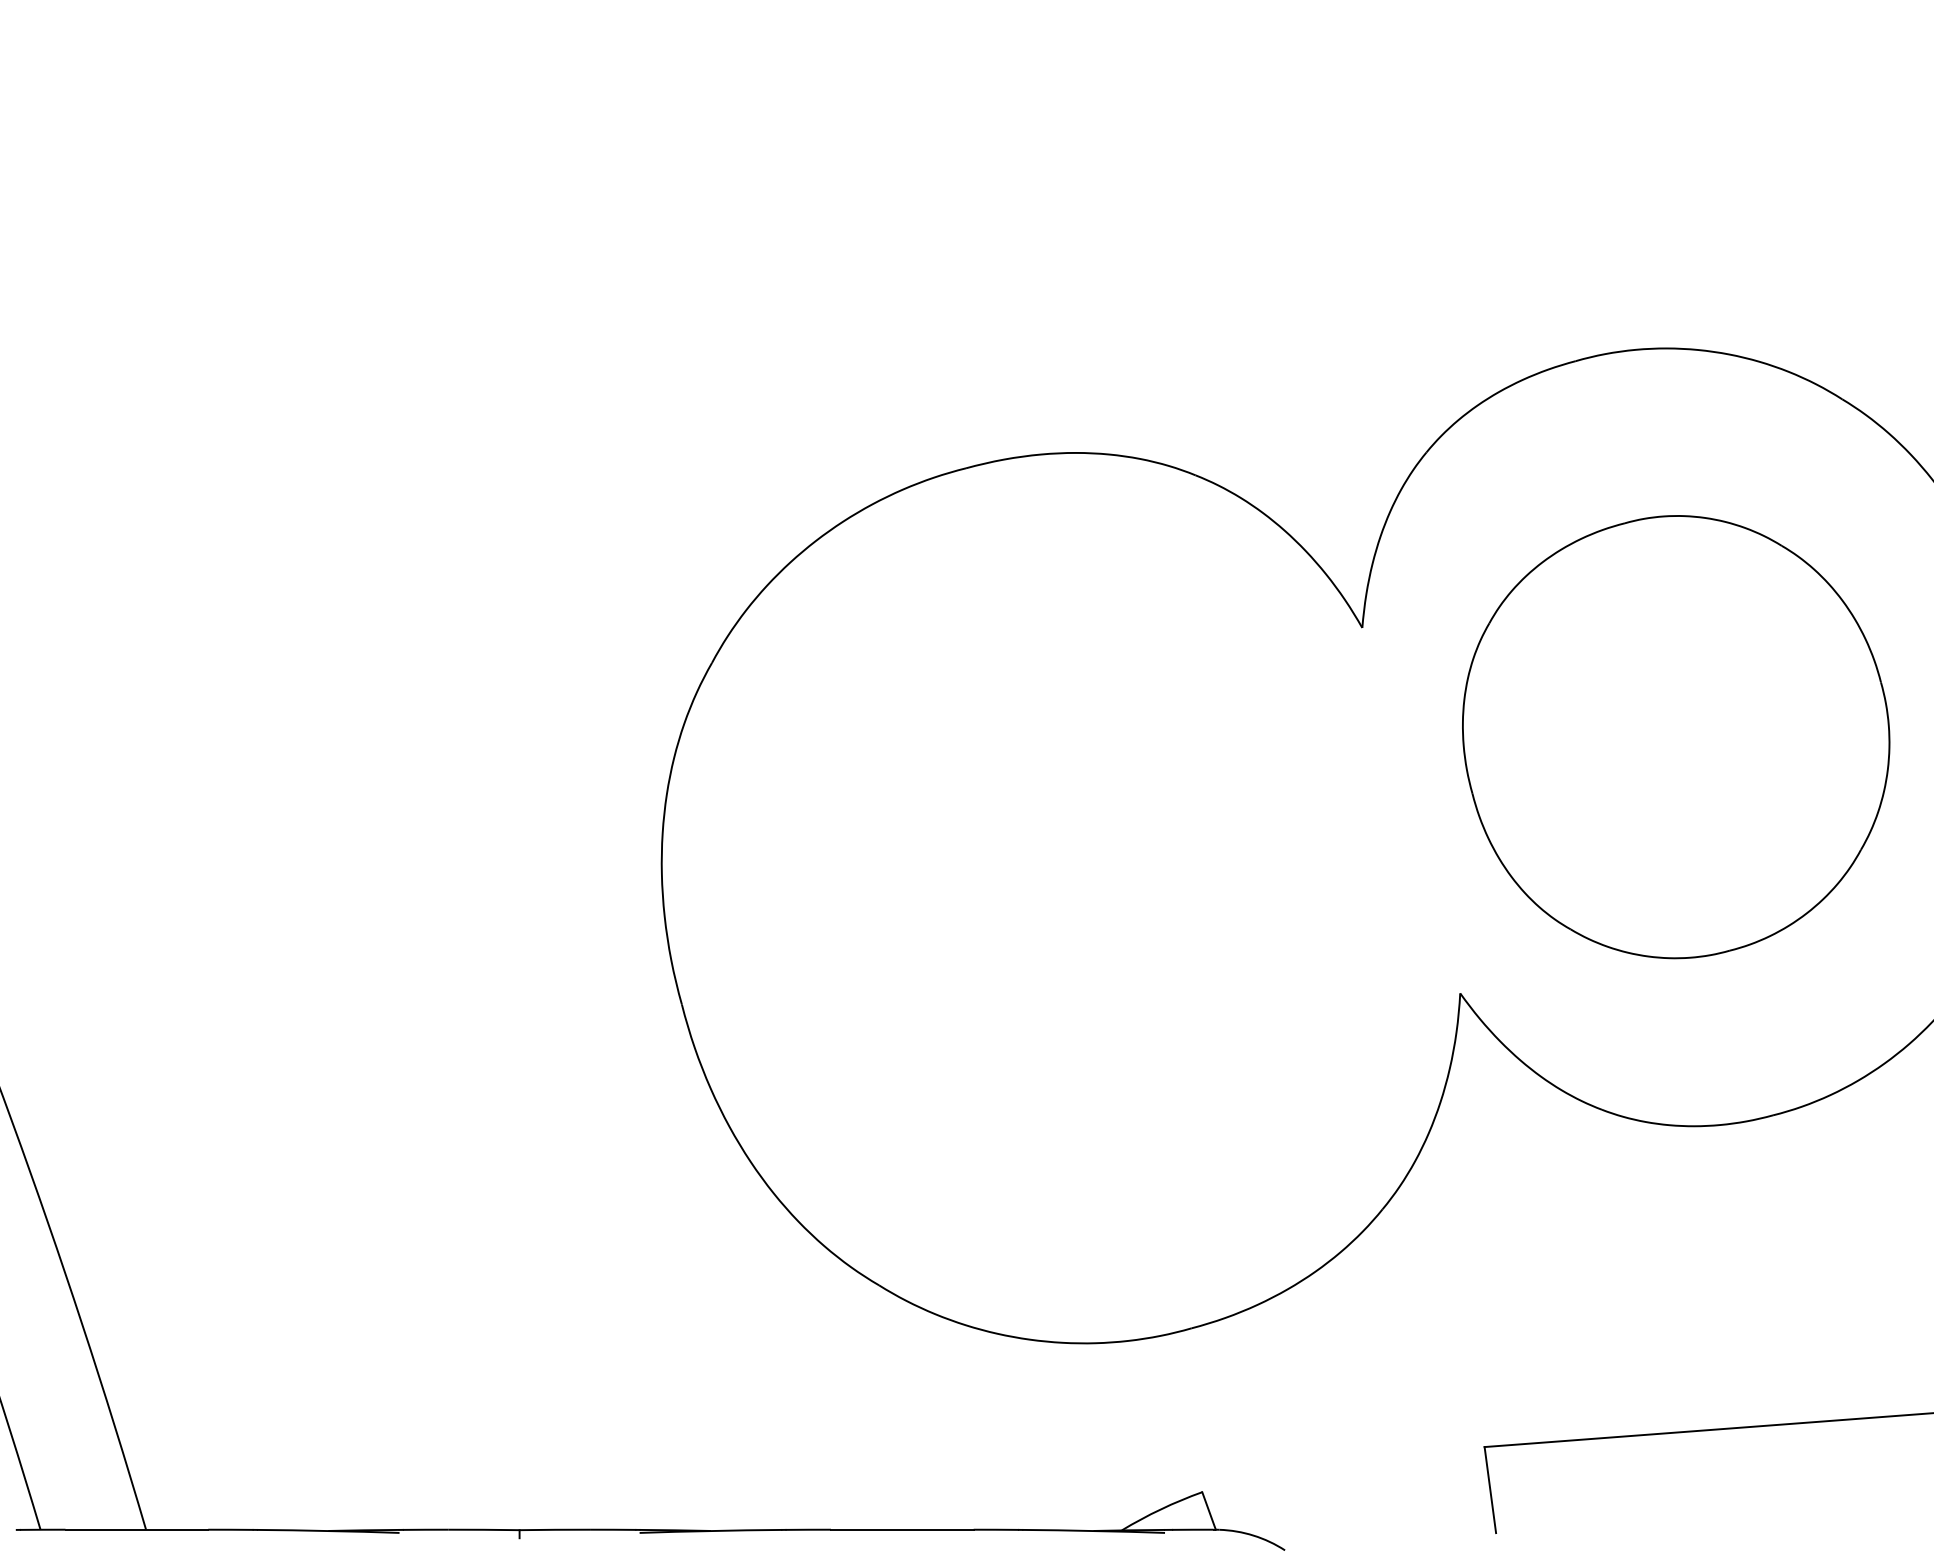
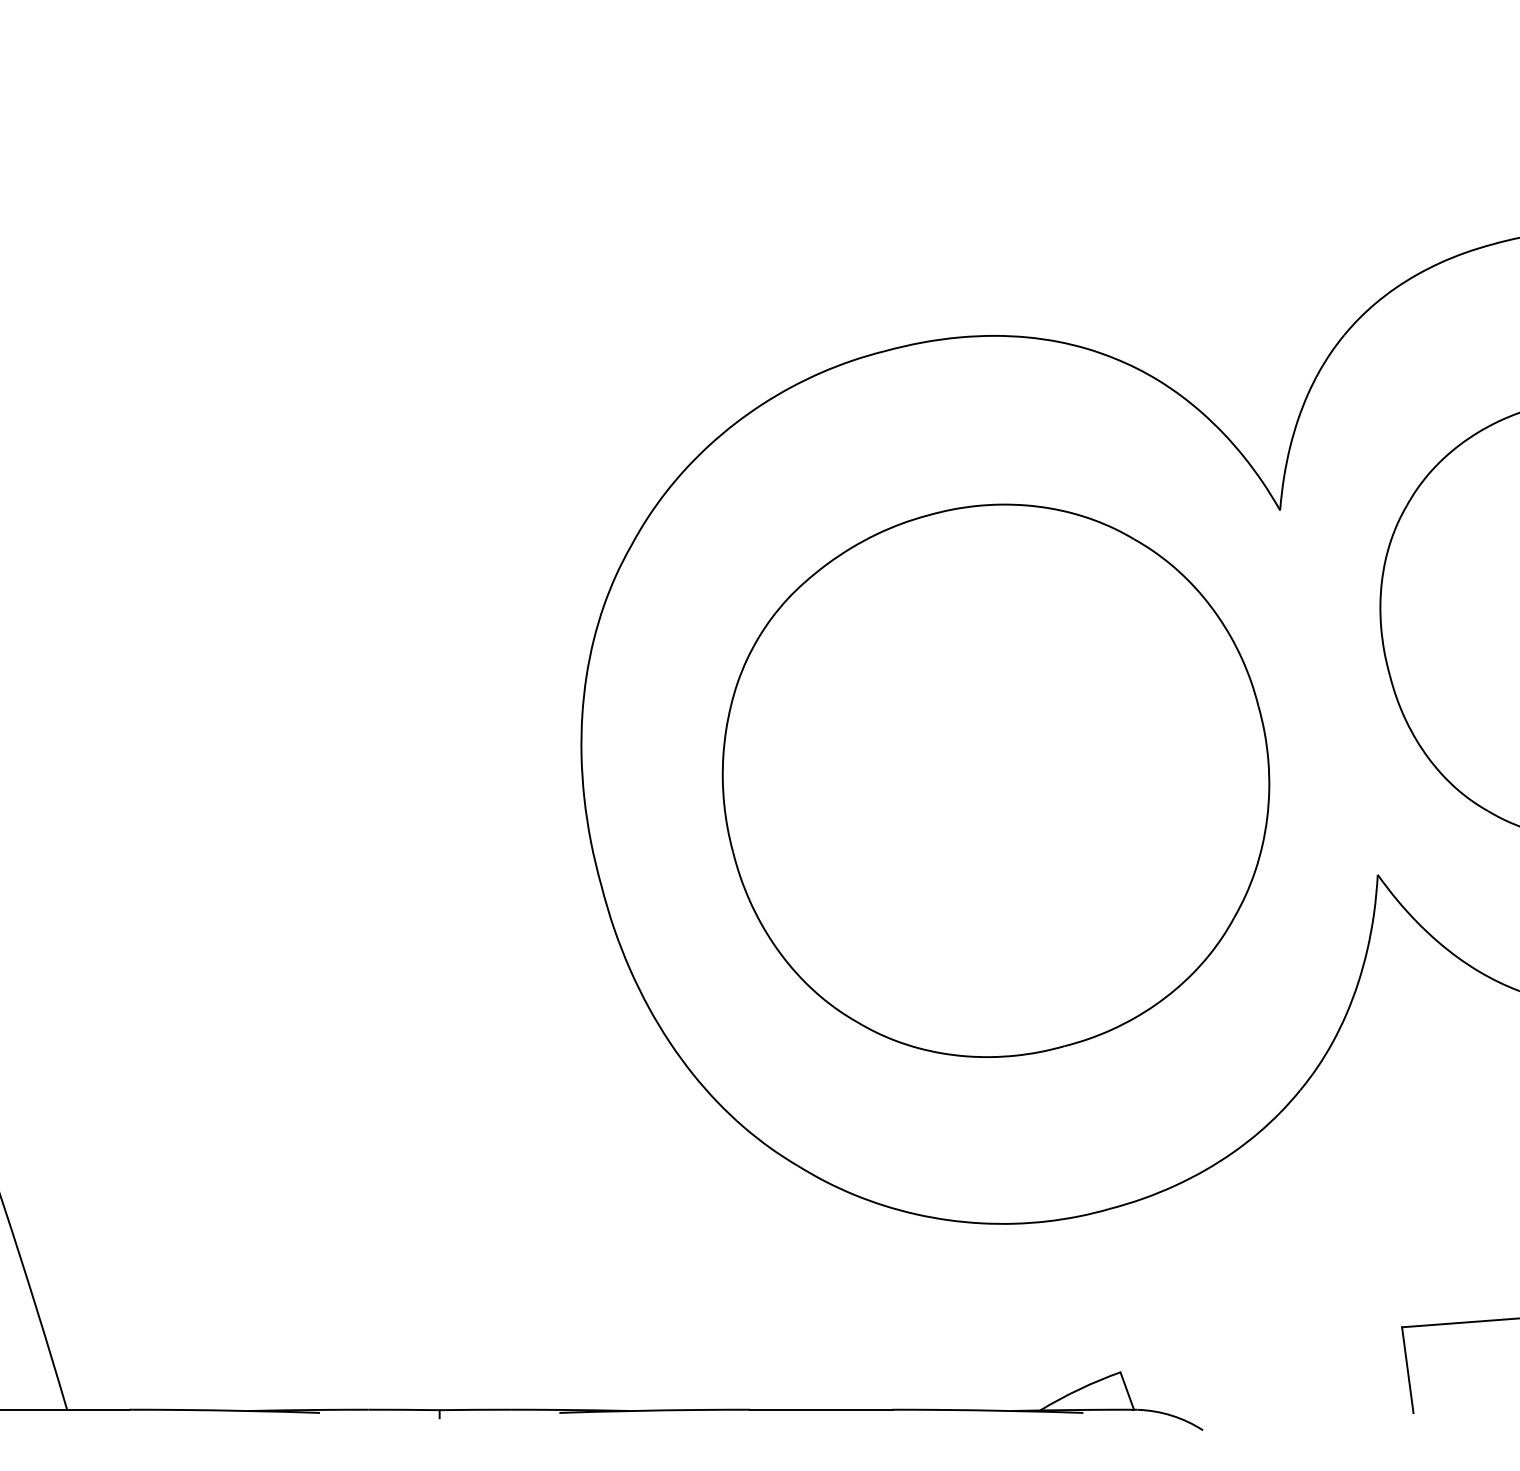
part: (1077, 899) -> (996, 781), added

